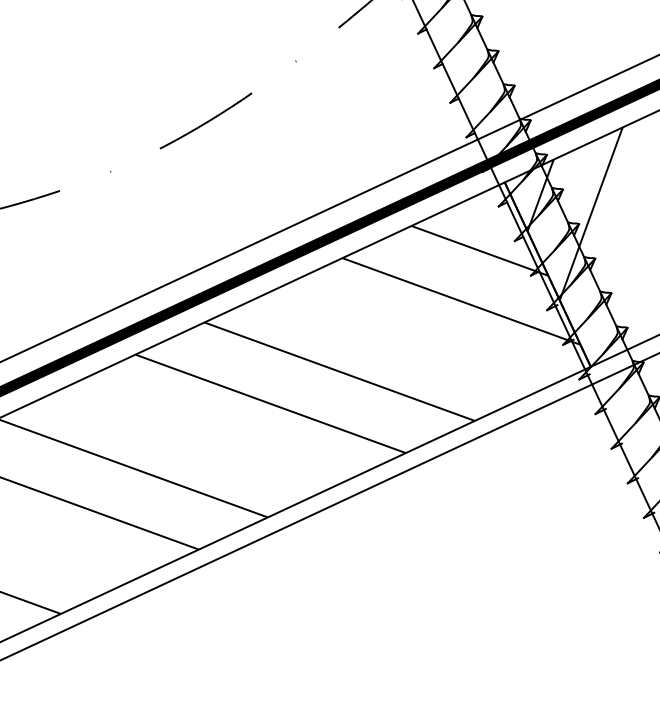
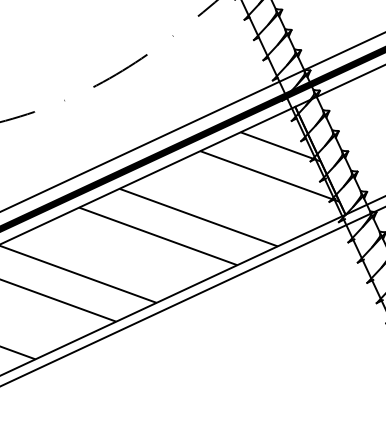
hatch: (575, 212) -> (336, 124), removed

